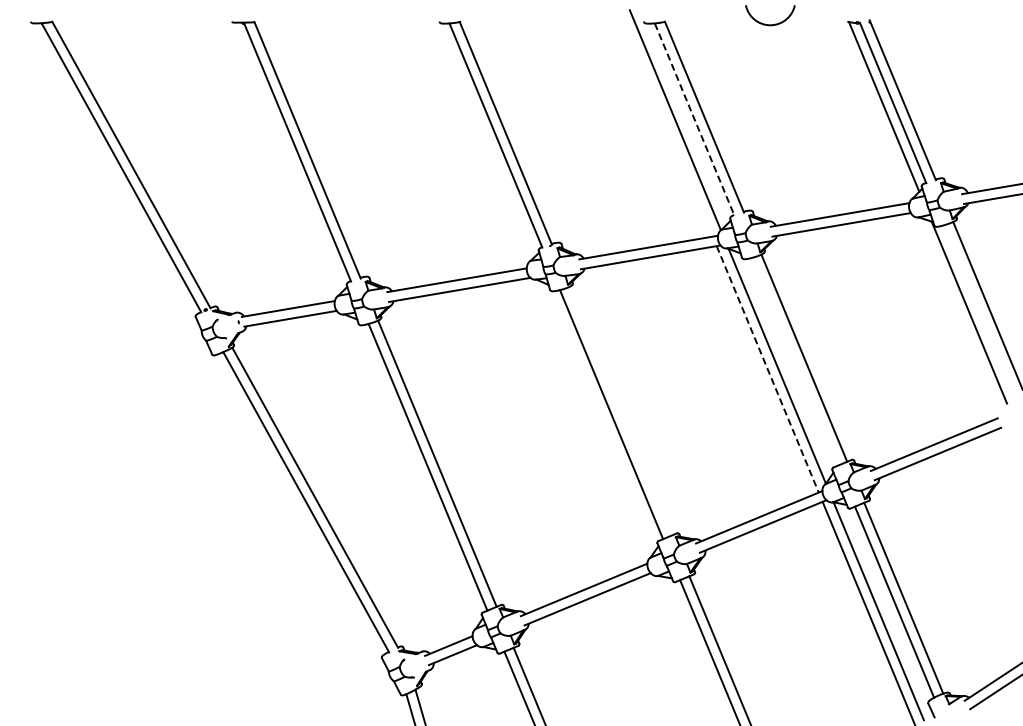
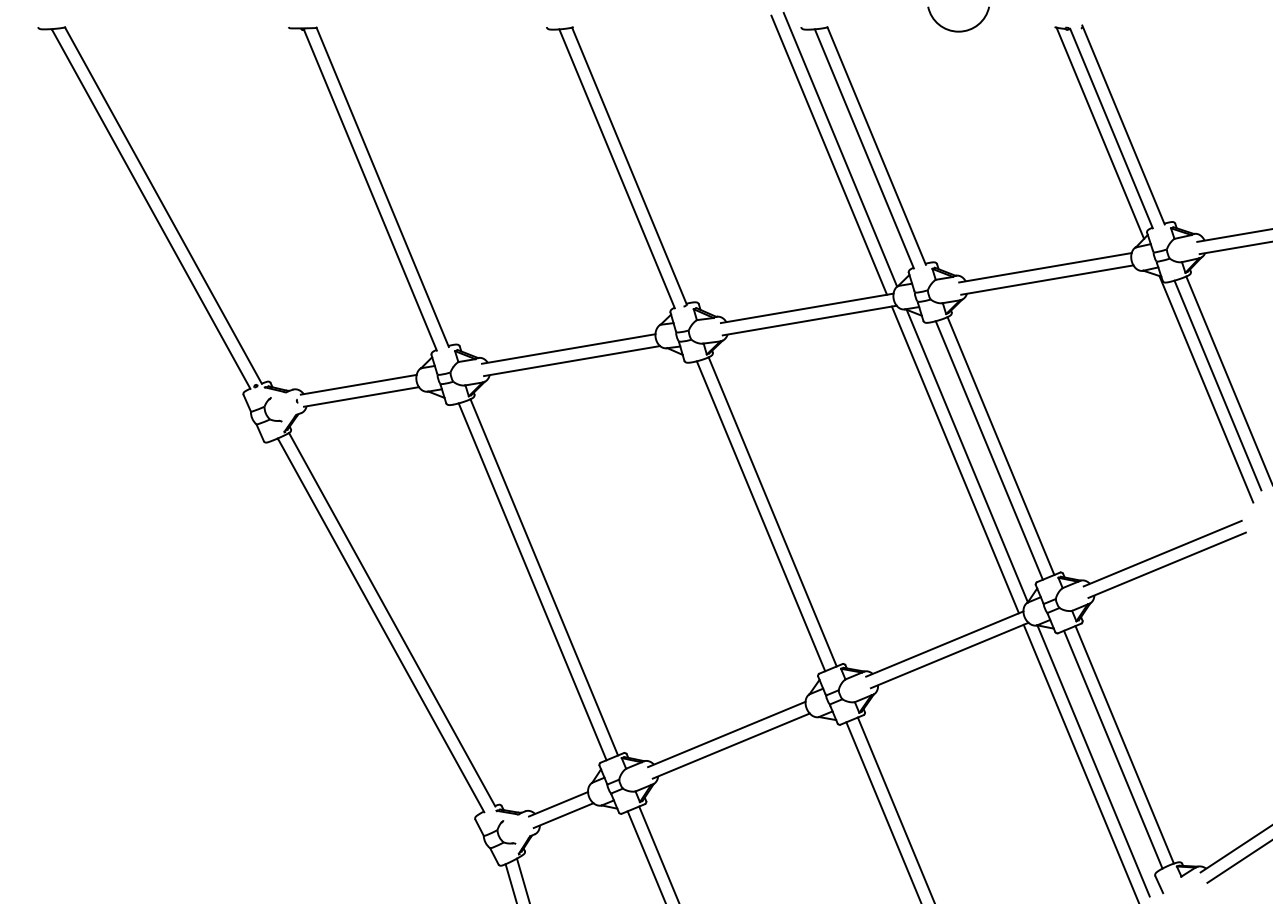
line: (694, 119) -> (864, 148), dashed -> solid
line: (665, 124) -> (828, 155), added
line: (978, 309) -> (1217, 385), added
line: (794, 361) -> (988, 450), added
line: (767, 369) -> (955, 460), dashed -> solid
line: (620, 410) -> (772, 511), added

